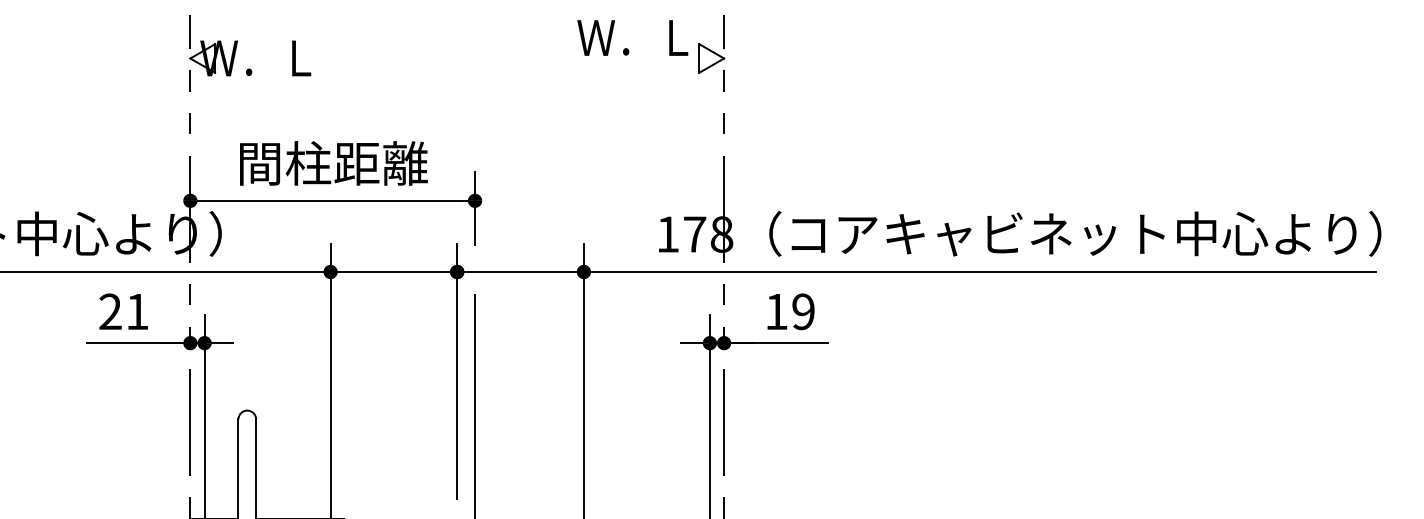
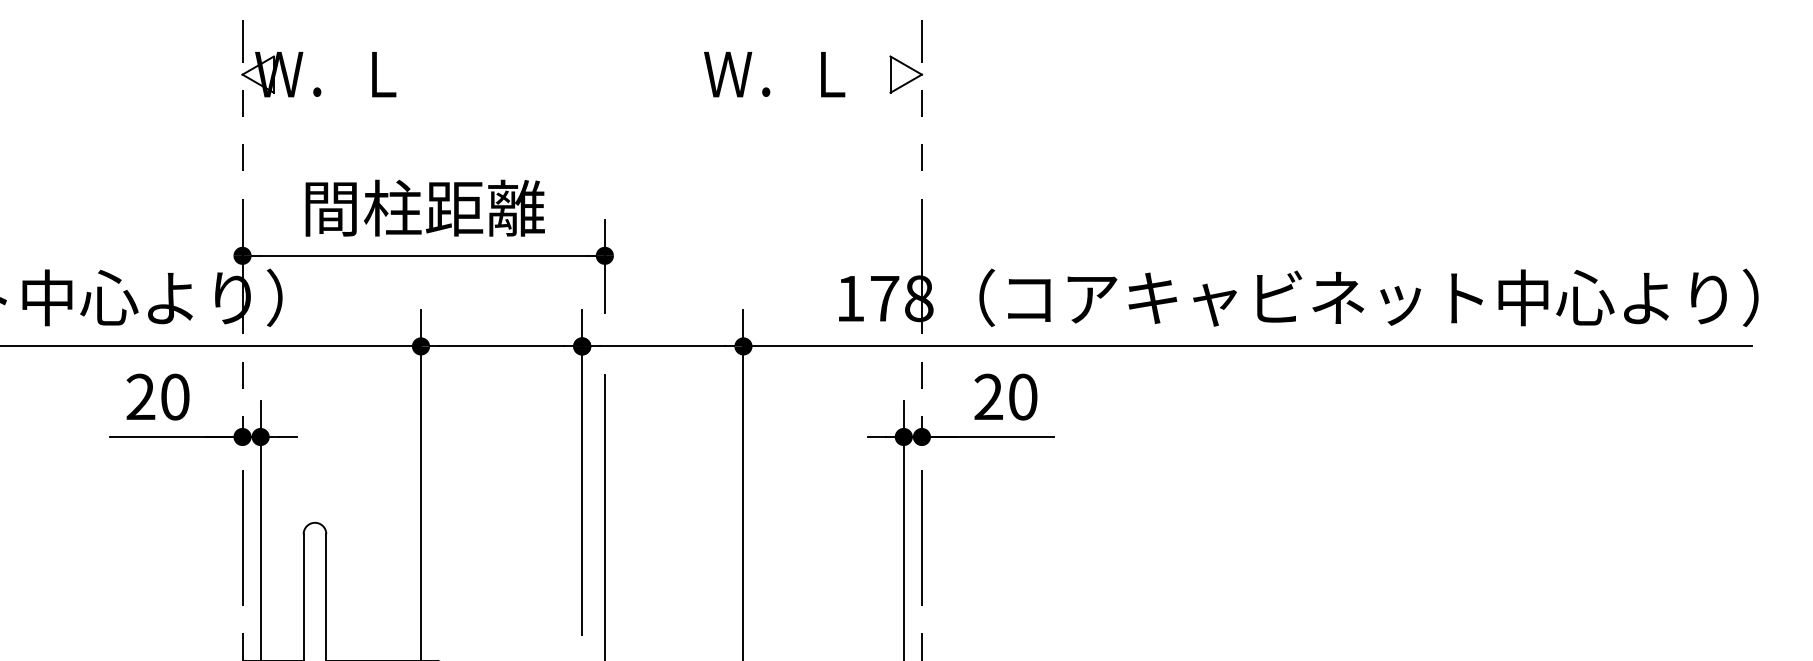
text: (632, 37) -> (774, 74), moved
text: (137, 311) -> (175, 396), 21 -> 20
text: (789, 311) -> (1005, 396), 19 -> 20

